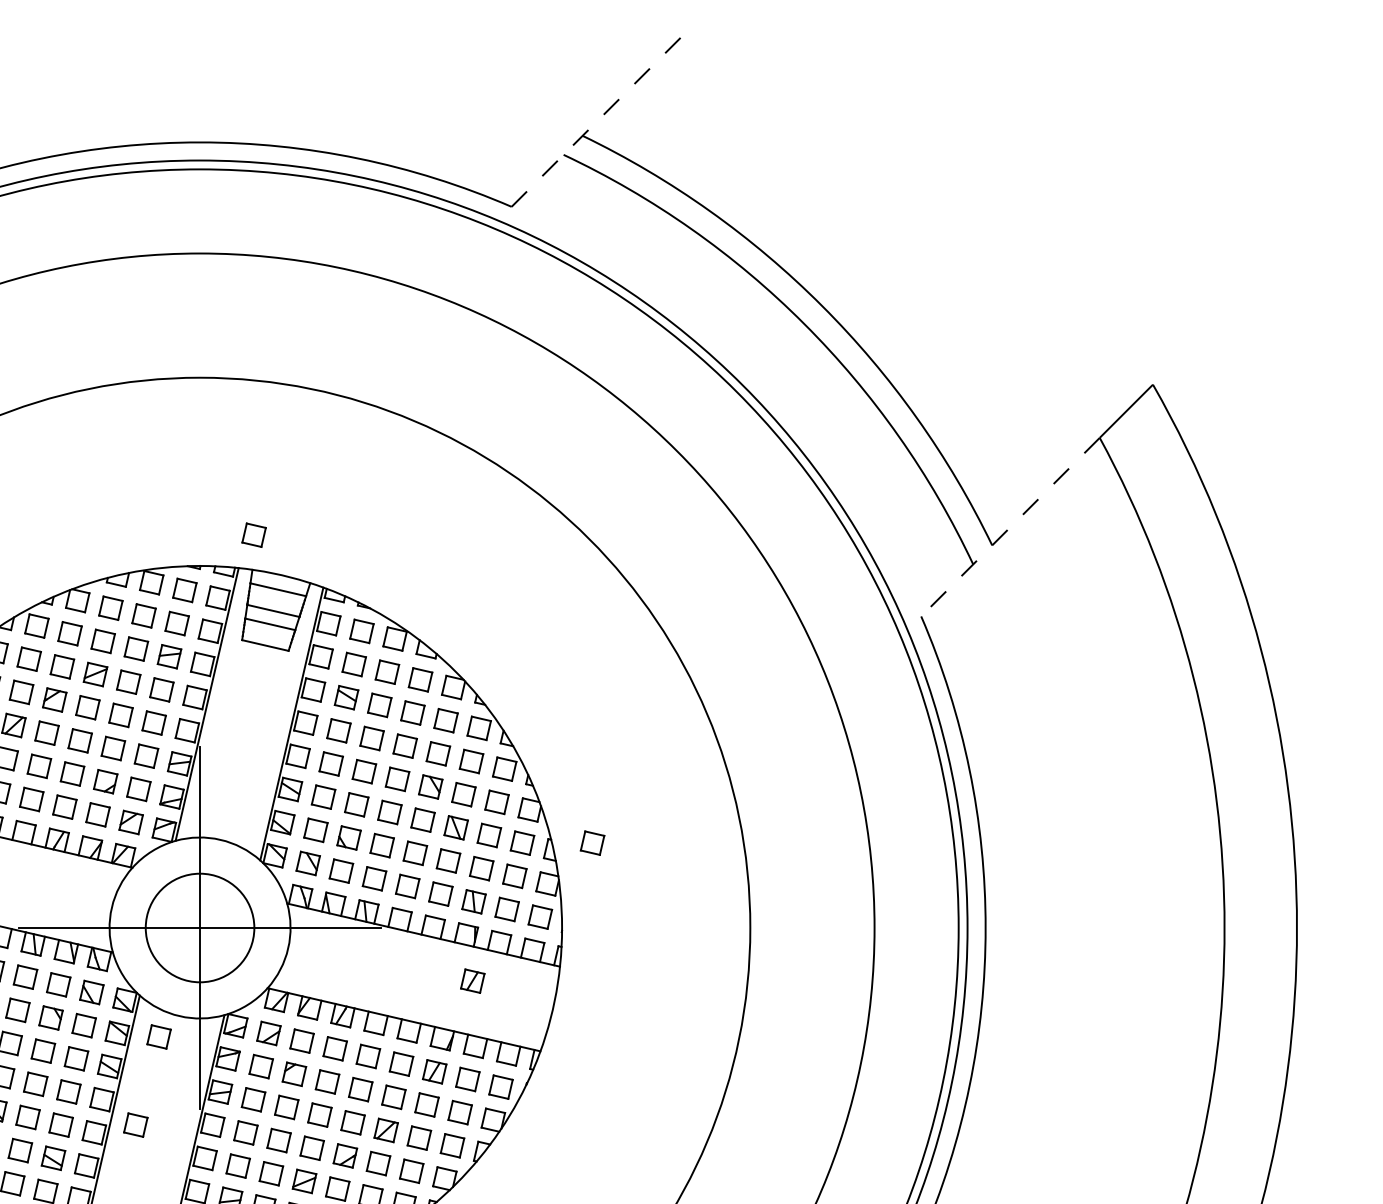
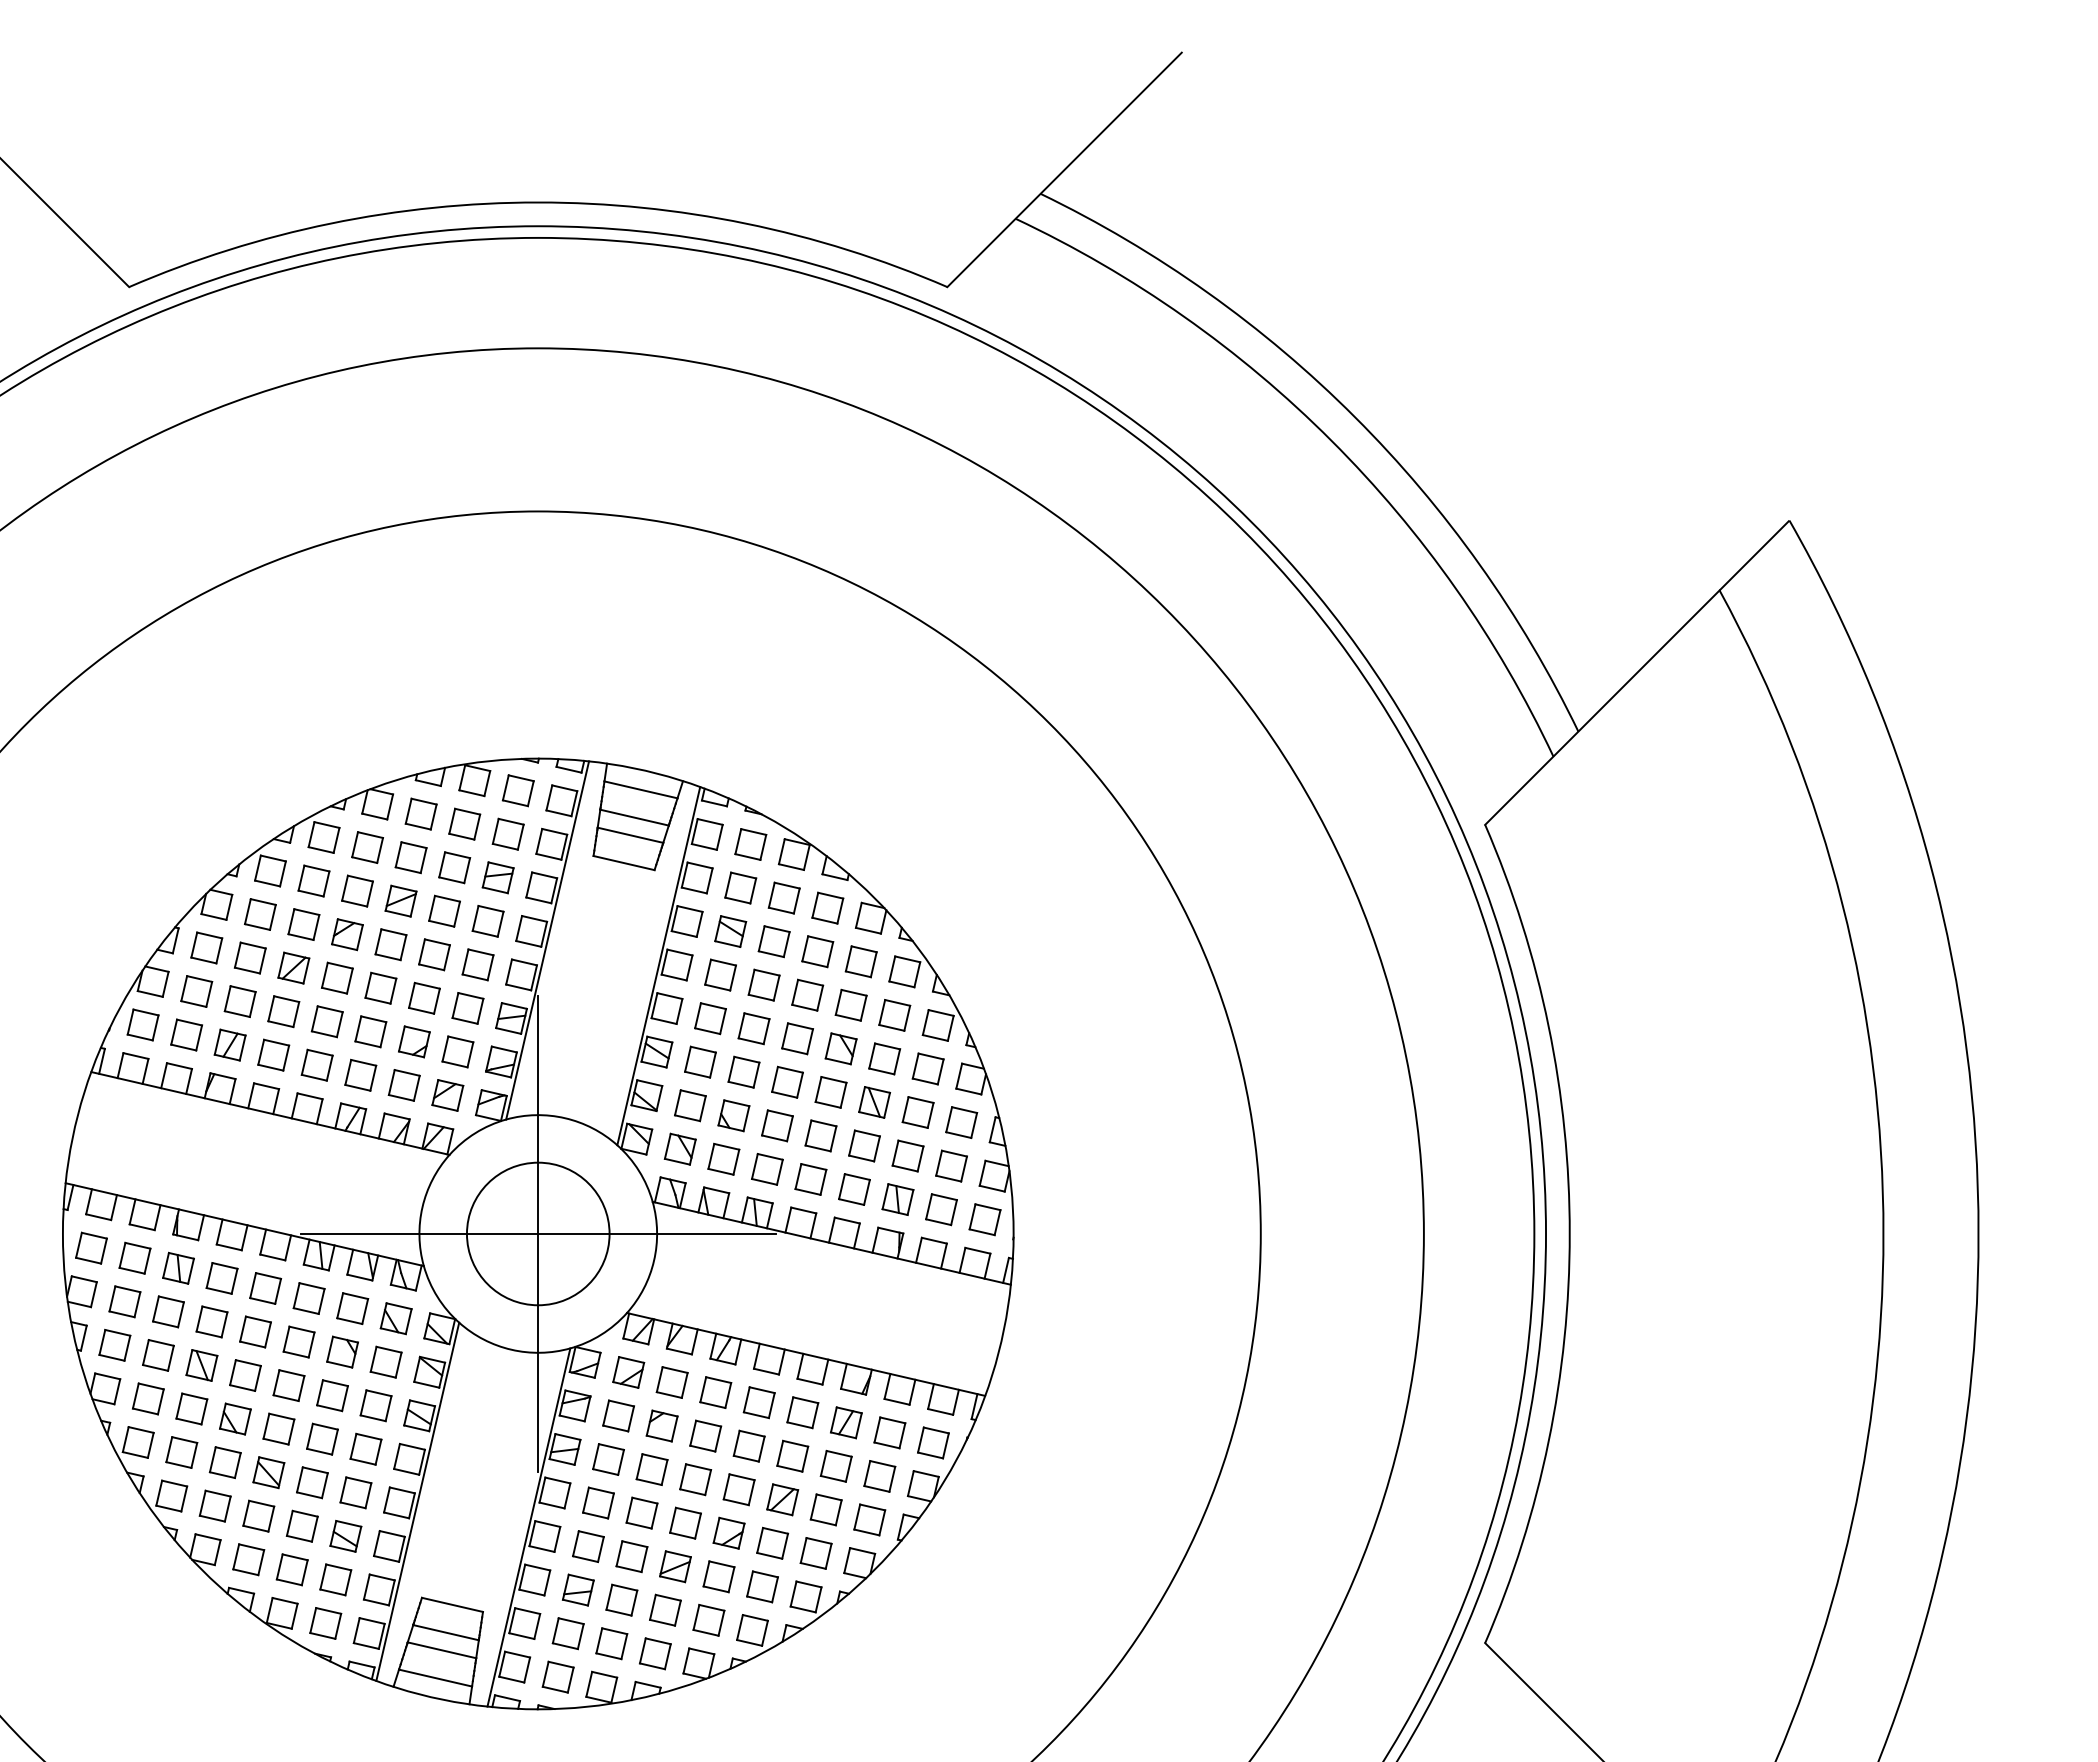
line: (600, 117) -> (1064, 169), dashed -> solid
line: (1010, 527) -> (1602, 707), dashed -> solid
part: (253, 534) -> (608, 717), removed
part: (592, 843) -> (1053, 1122), removed
part: (472, 980) -> (896, 1303), removed
part: (159, 1036) -> (484, 1376), removed
part: (135, 1124) -> (453, 1492), removed

